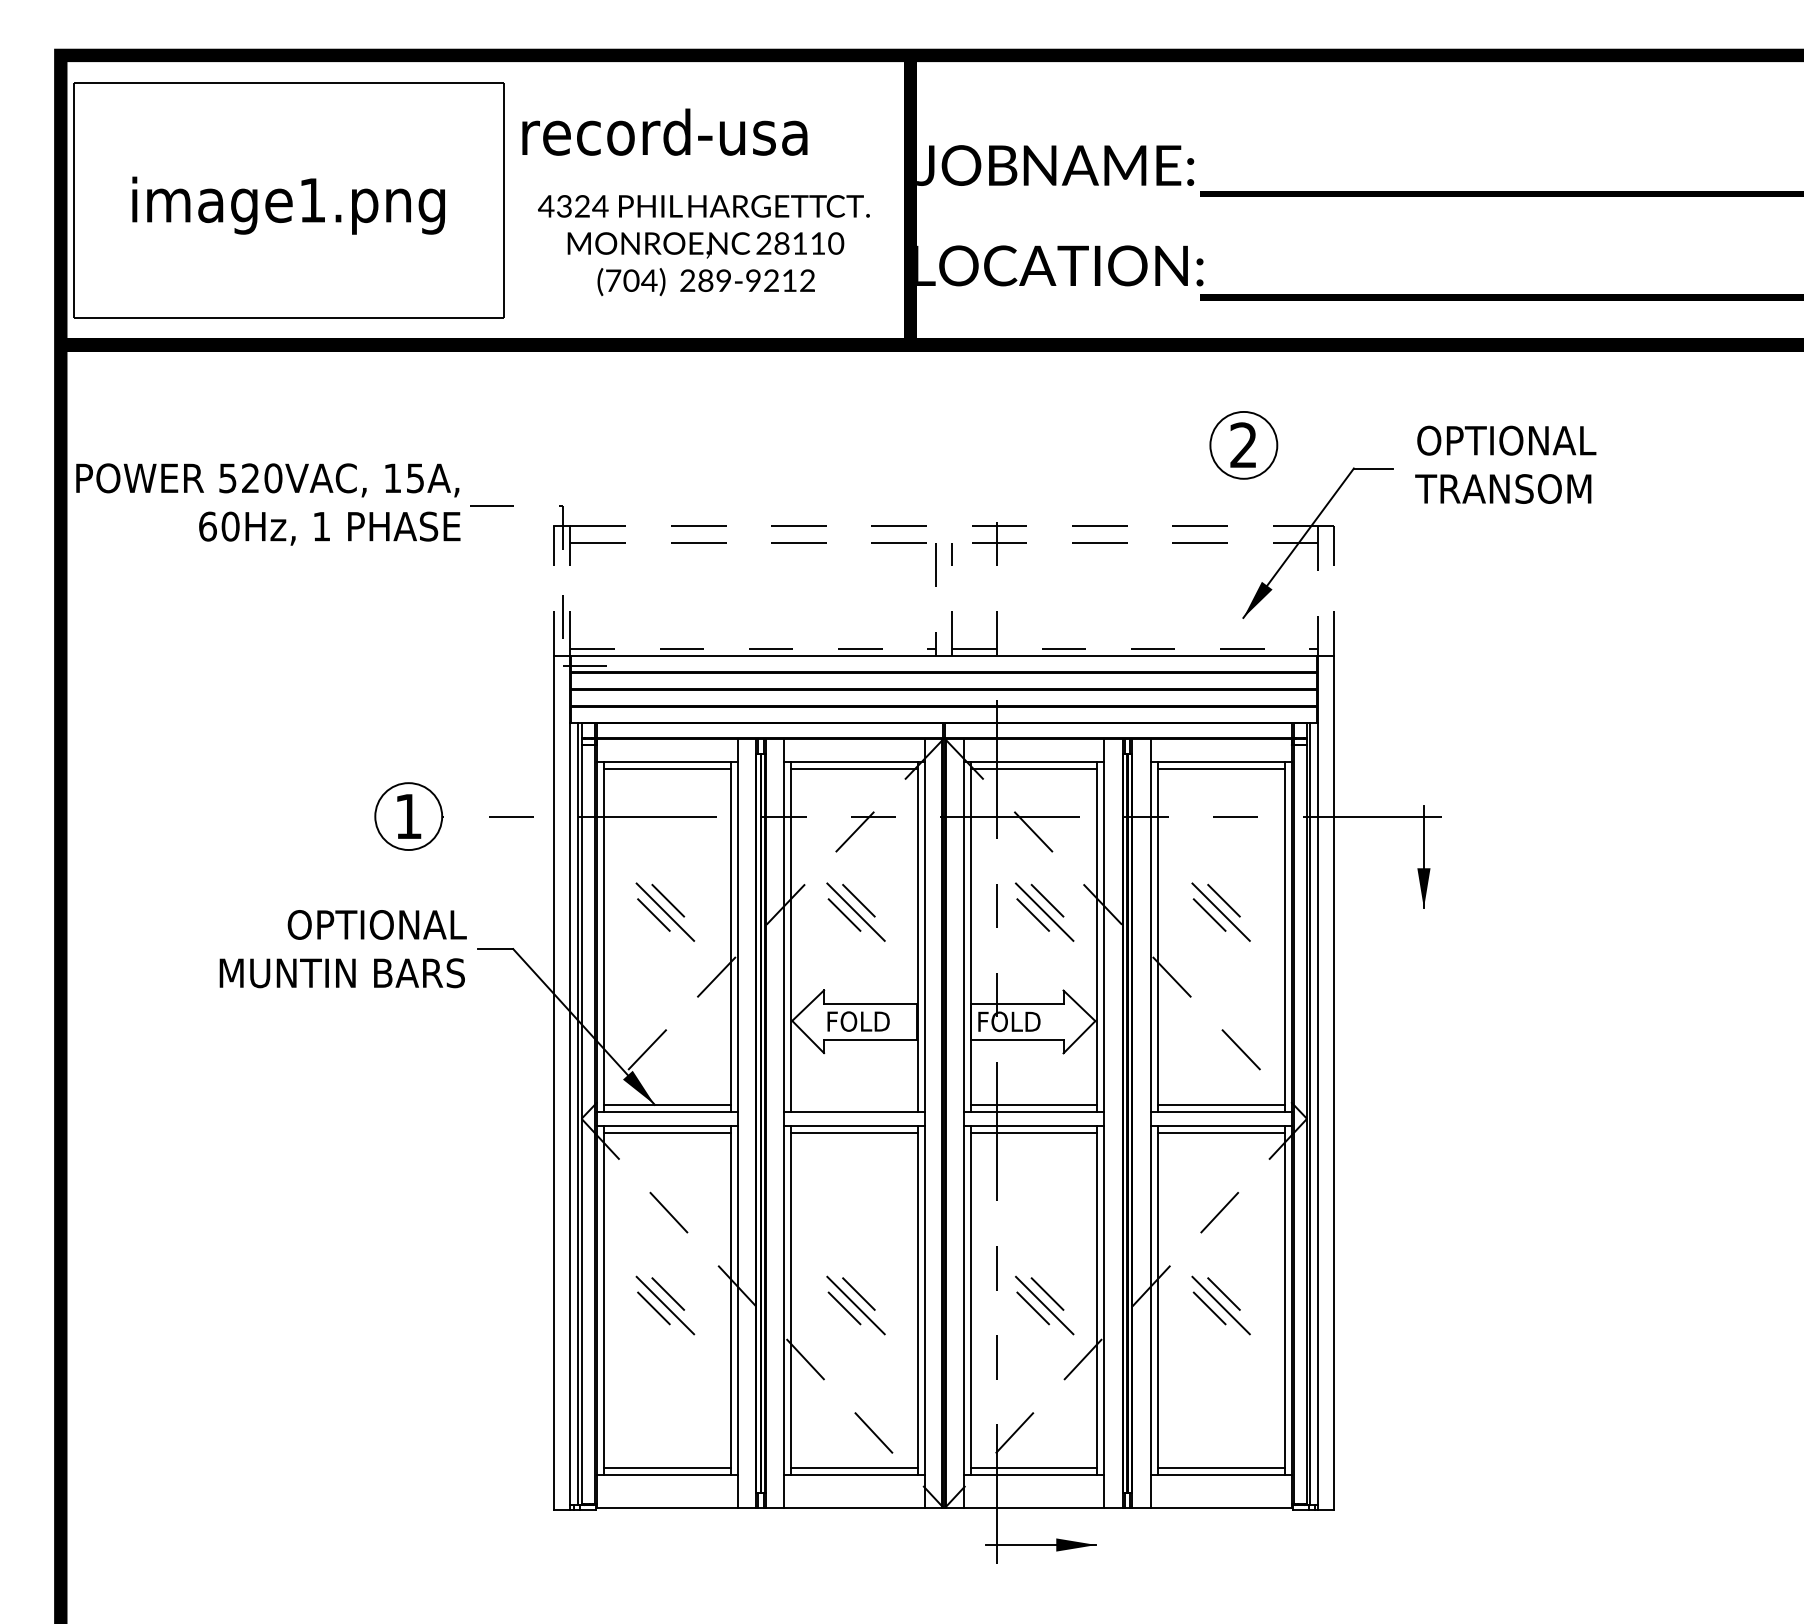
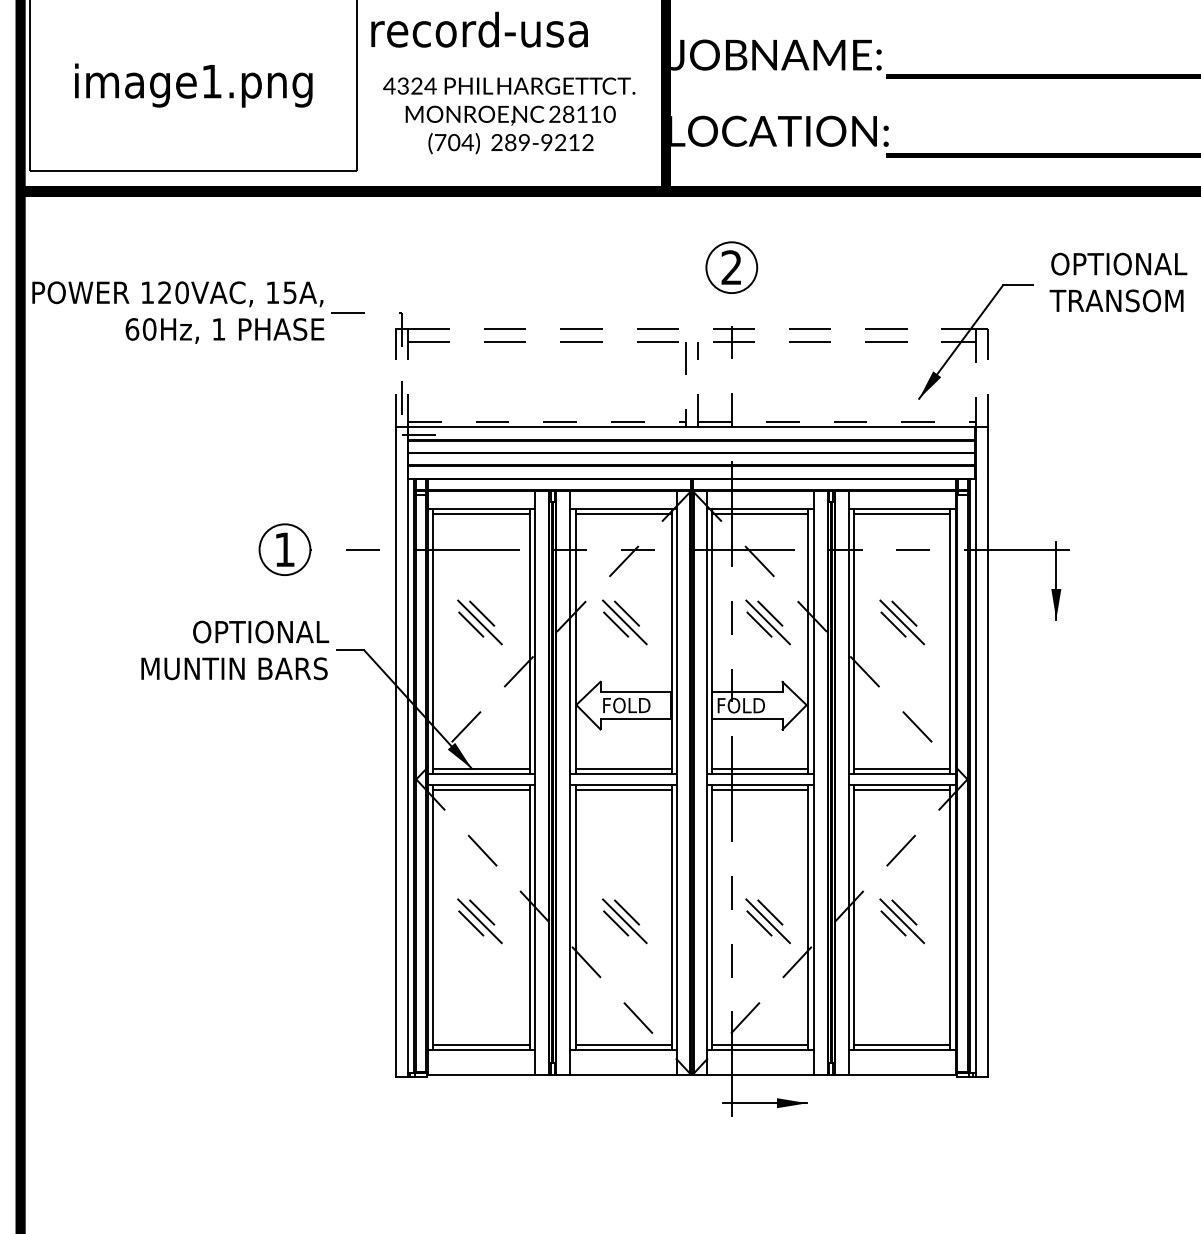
part: (1243, 445) -> (731, 267), moved
text: (227, 478) -> (147, 292), 520VAC, -> 120VAC,
line: (854, 1104) -> (623, 768), added

